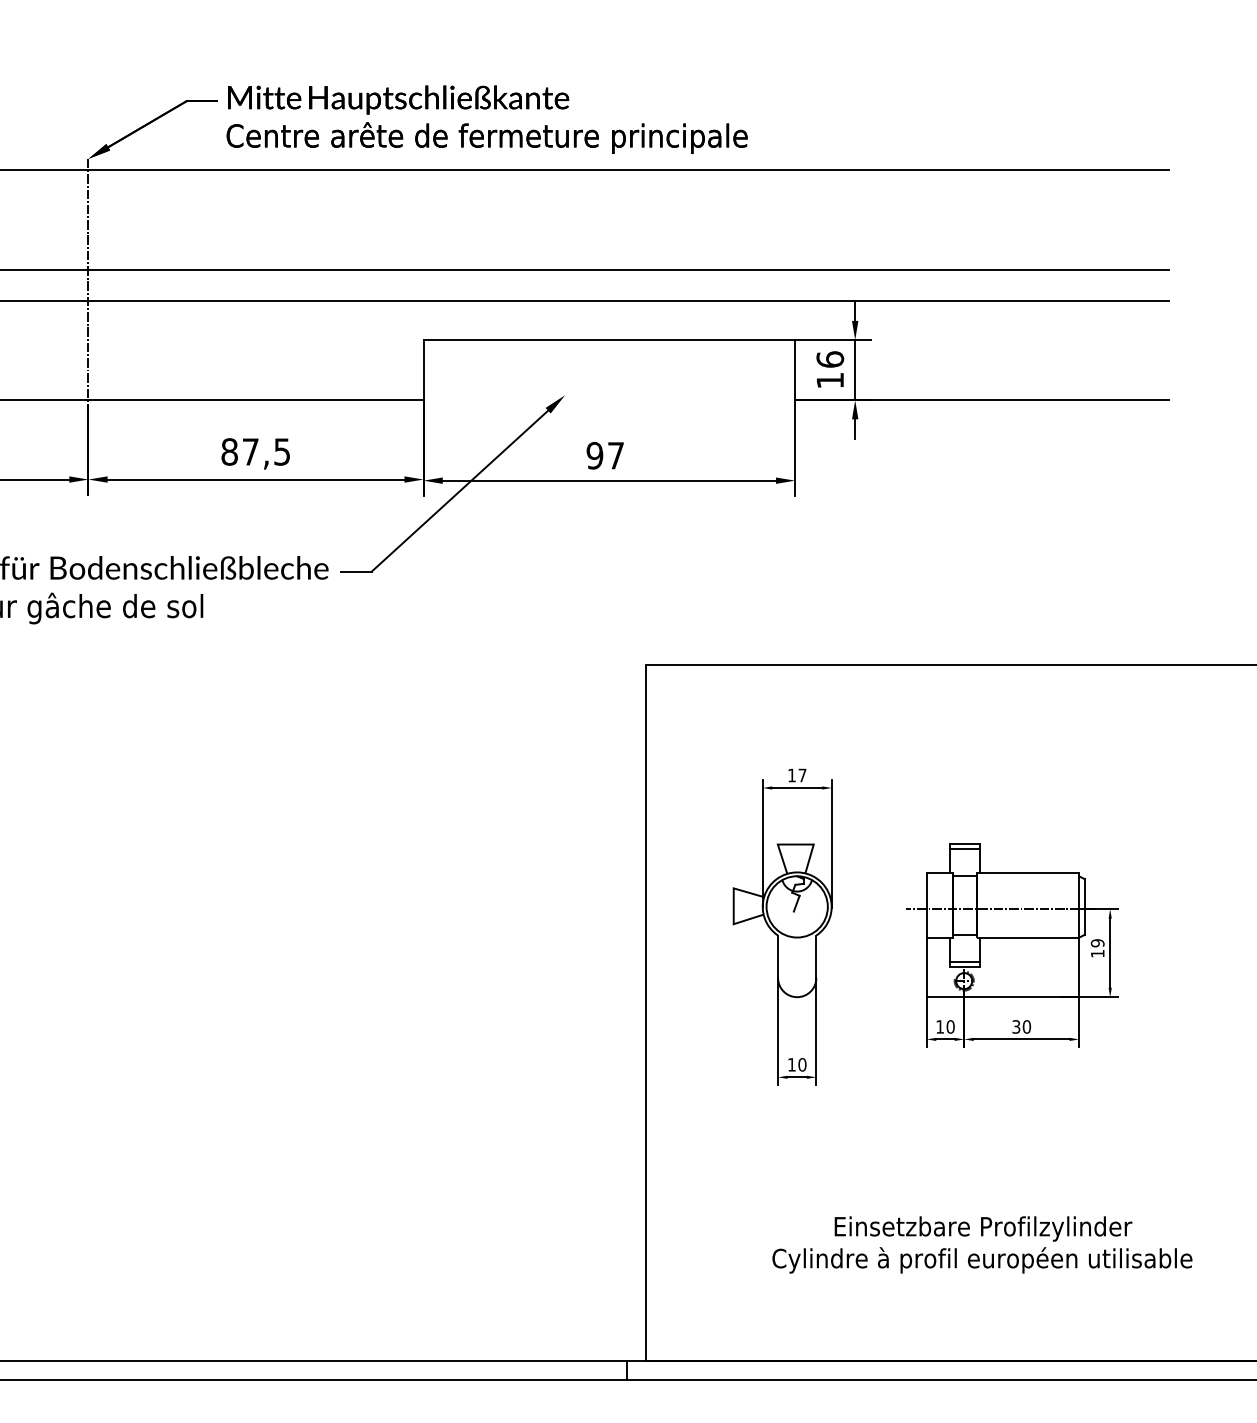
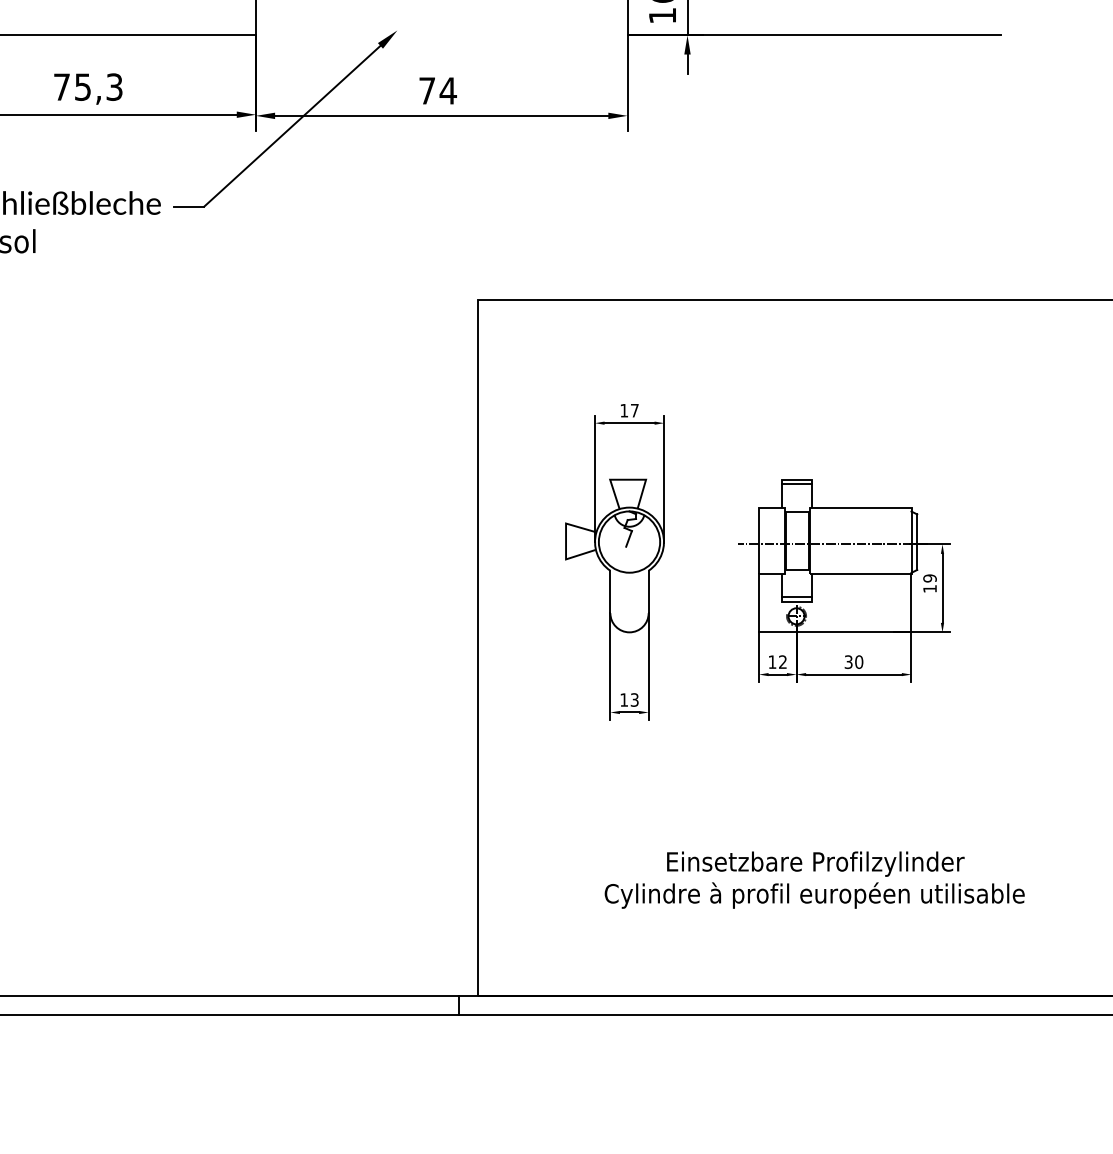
text: (255, 451) -> (87, 86), 87,5 -> 75,3
text: (605, 455) -> (437, 90), 97 -> 74
text: (950, 1026) -> (782, 661), 10 -> 12
text: (802, 1064) -> (634, 699), 10 -> 13

